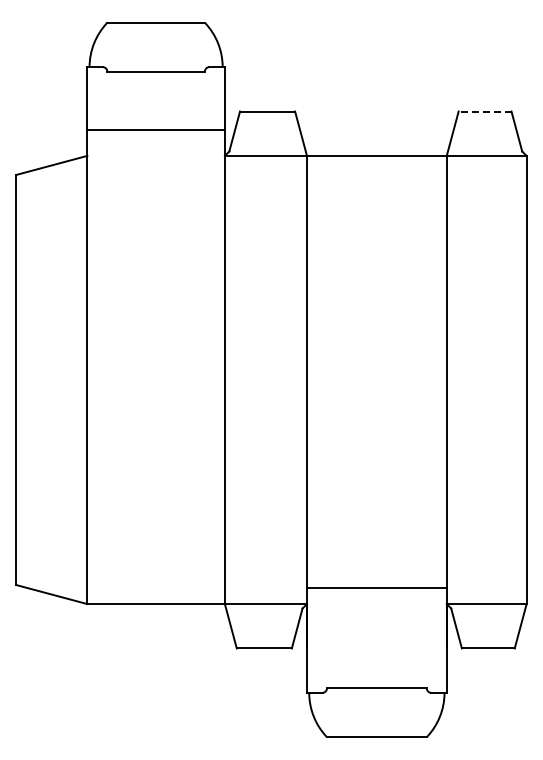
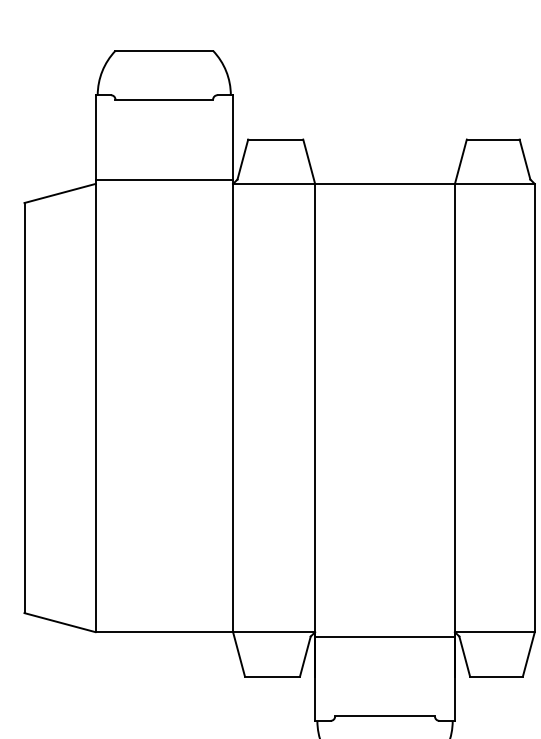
line: (484, 111) -> (492, 139), dashed -> solid
line: (155, 130) -> (163, 179), moved
line: (376, 587) -> (384, 636), moved

